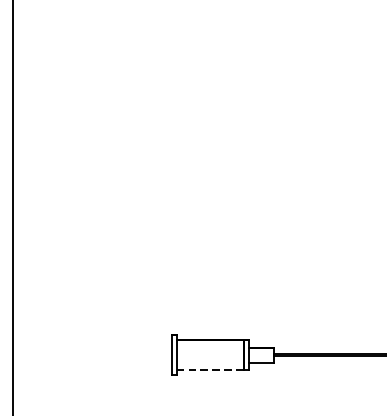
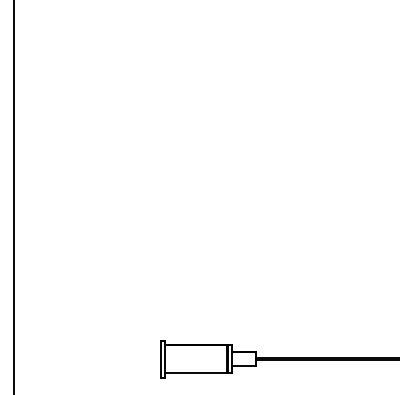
line: (210, 370) -> (196, 373), dashed -> solid

